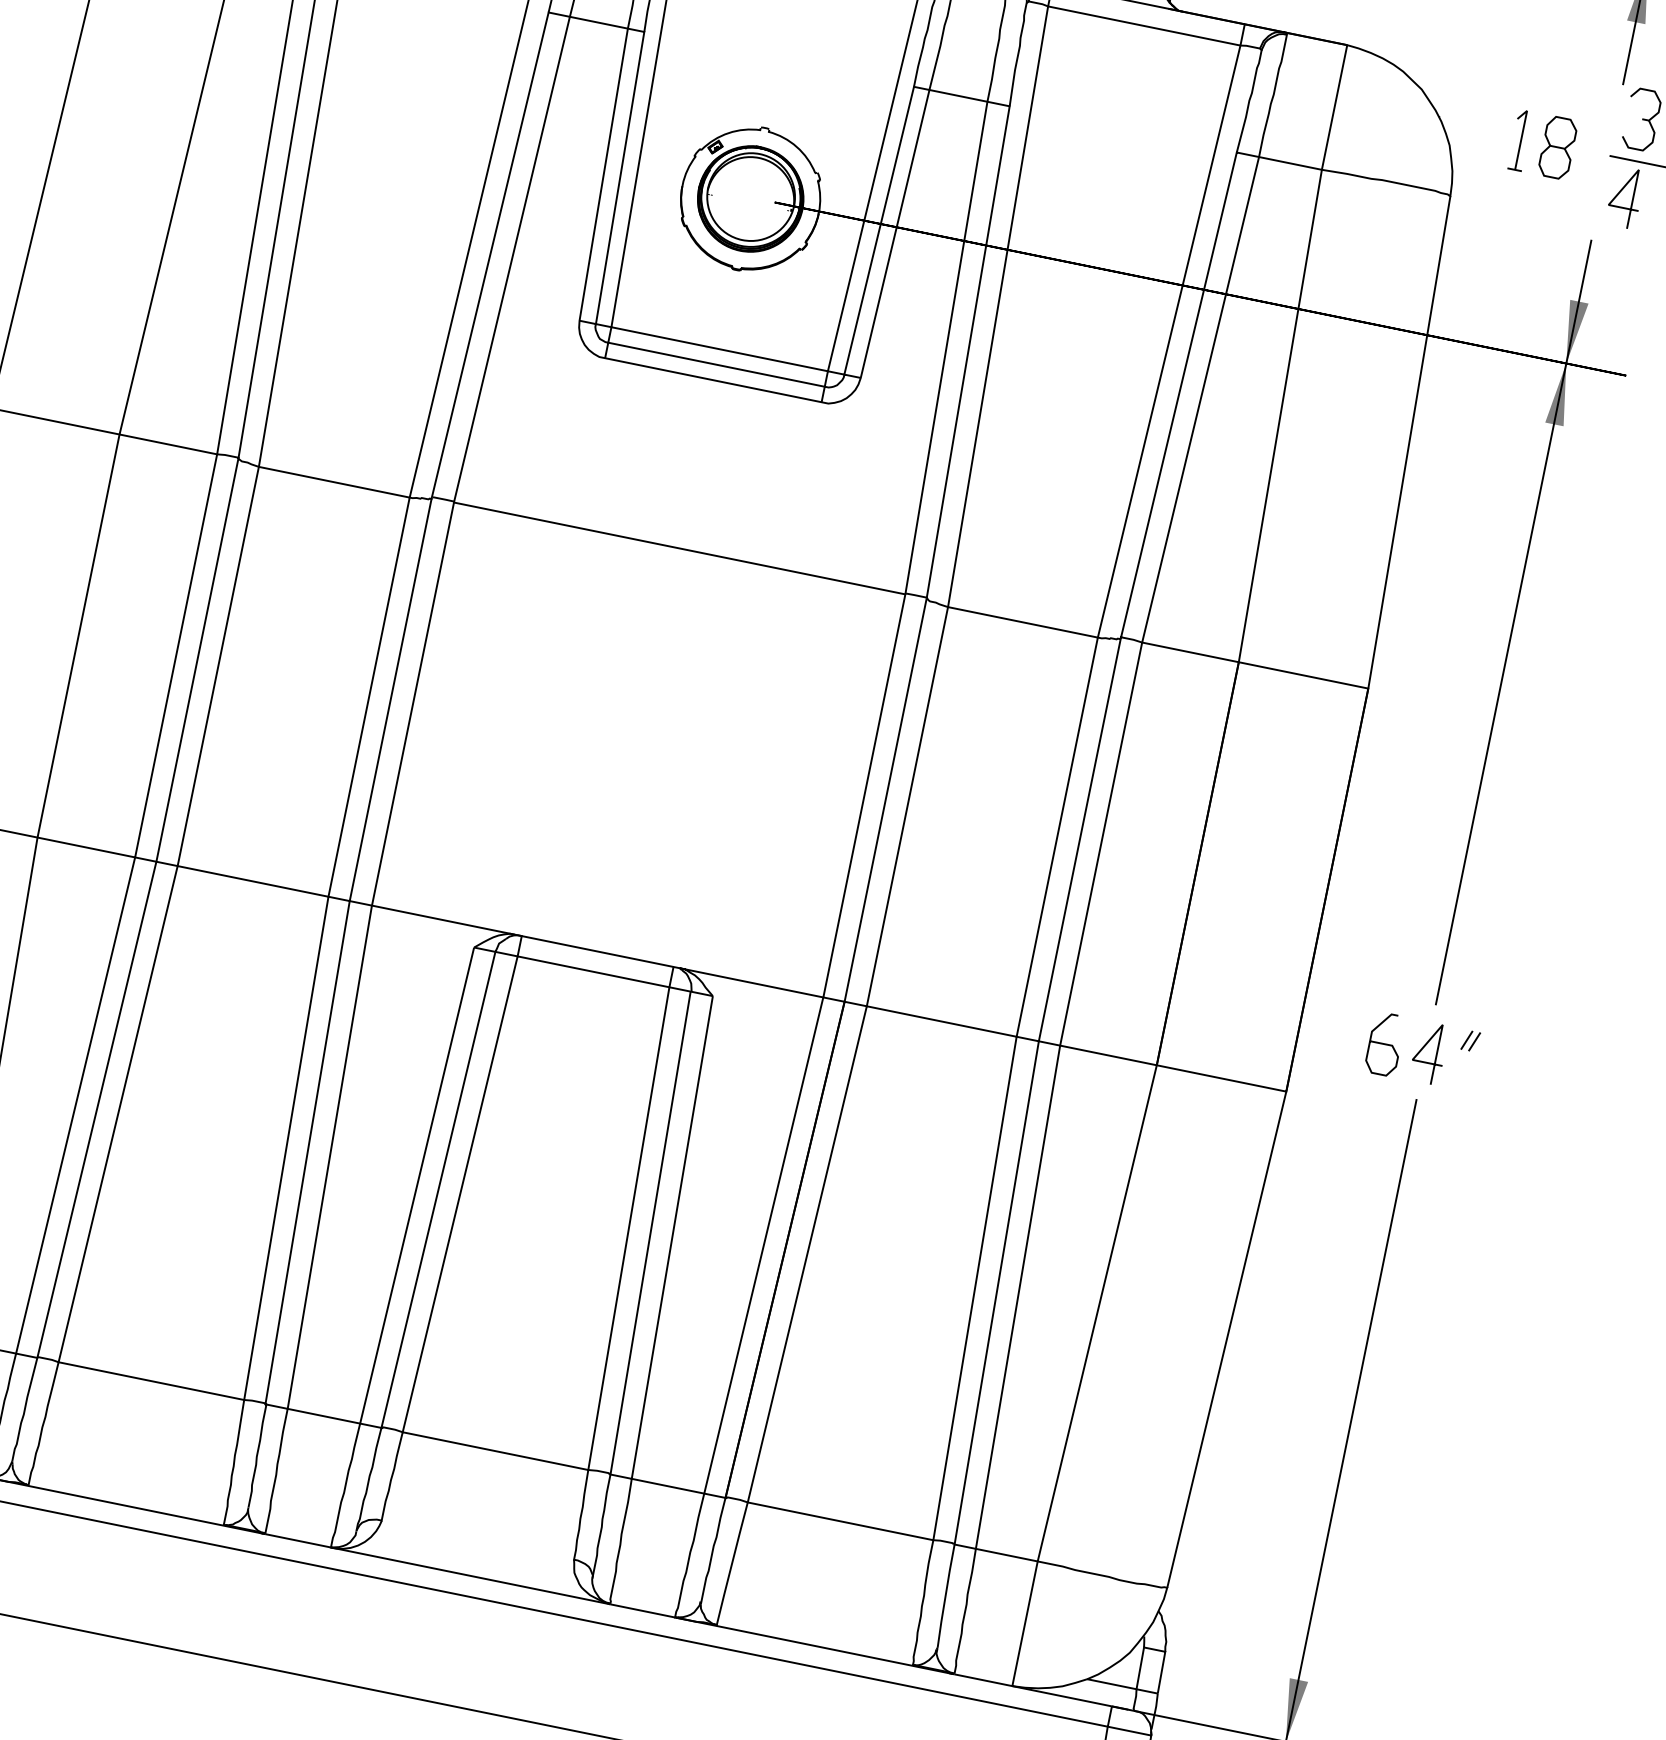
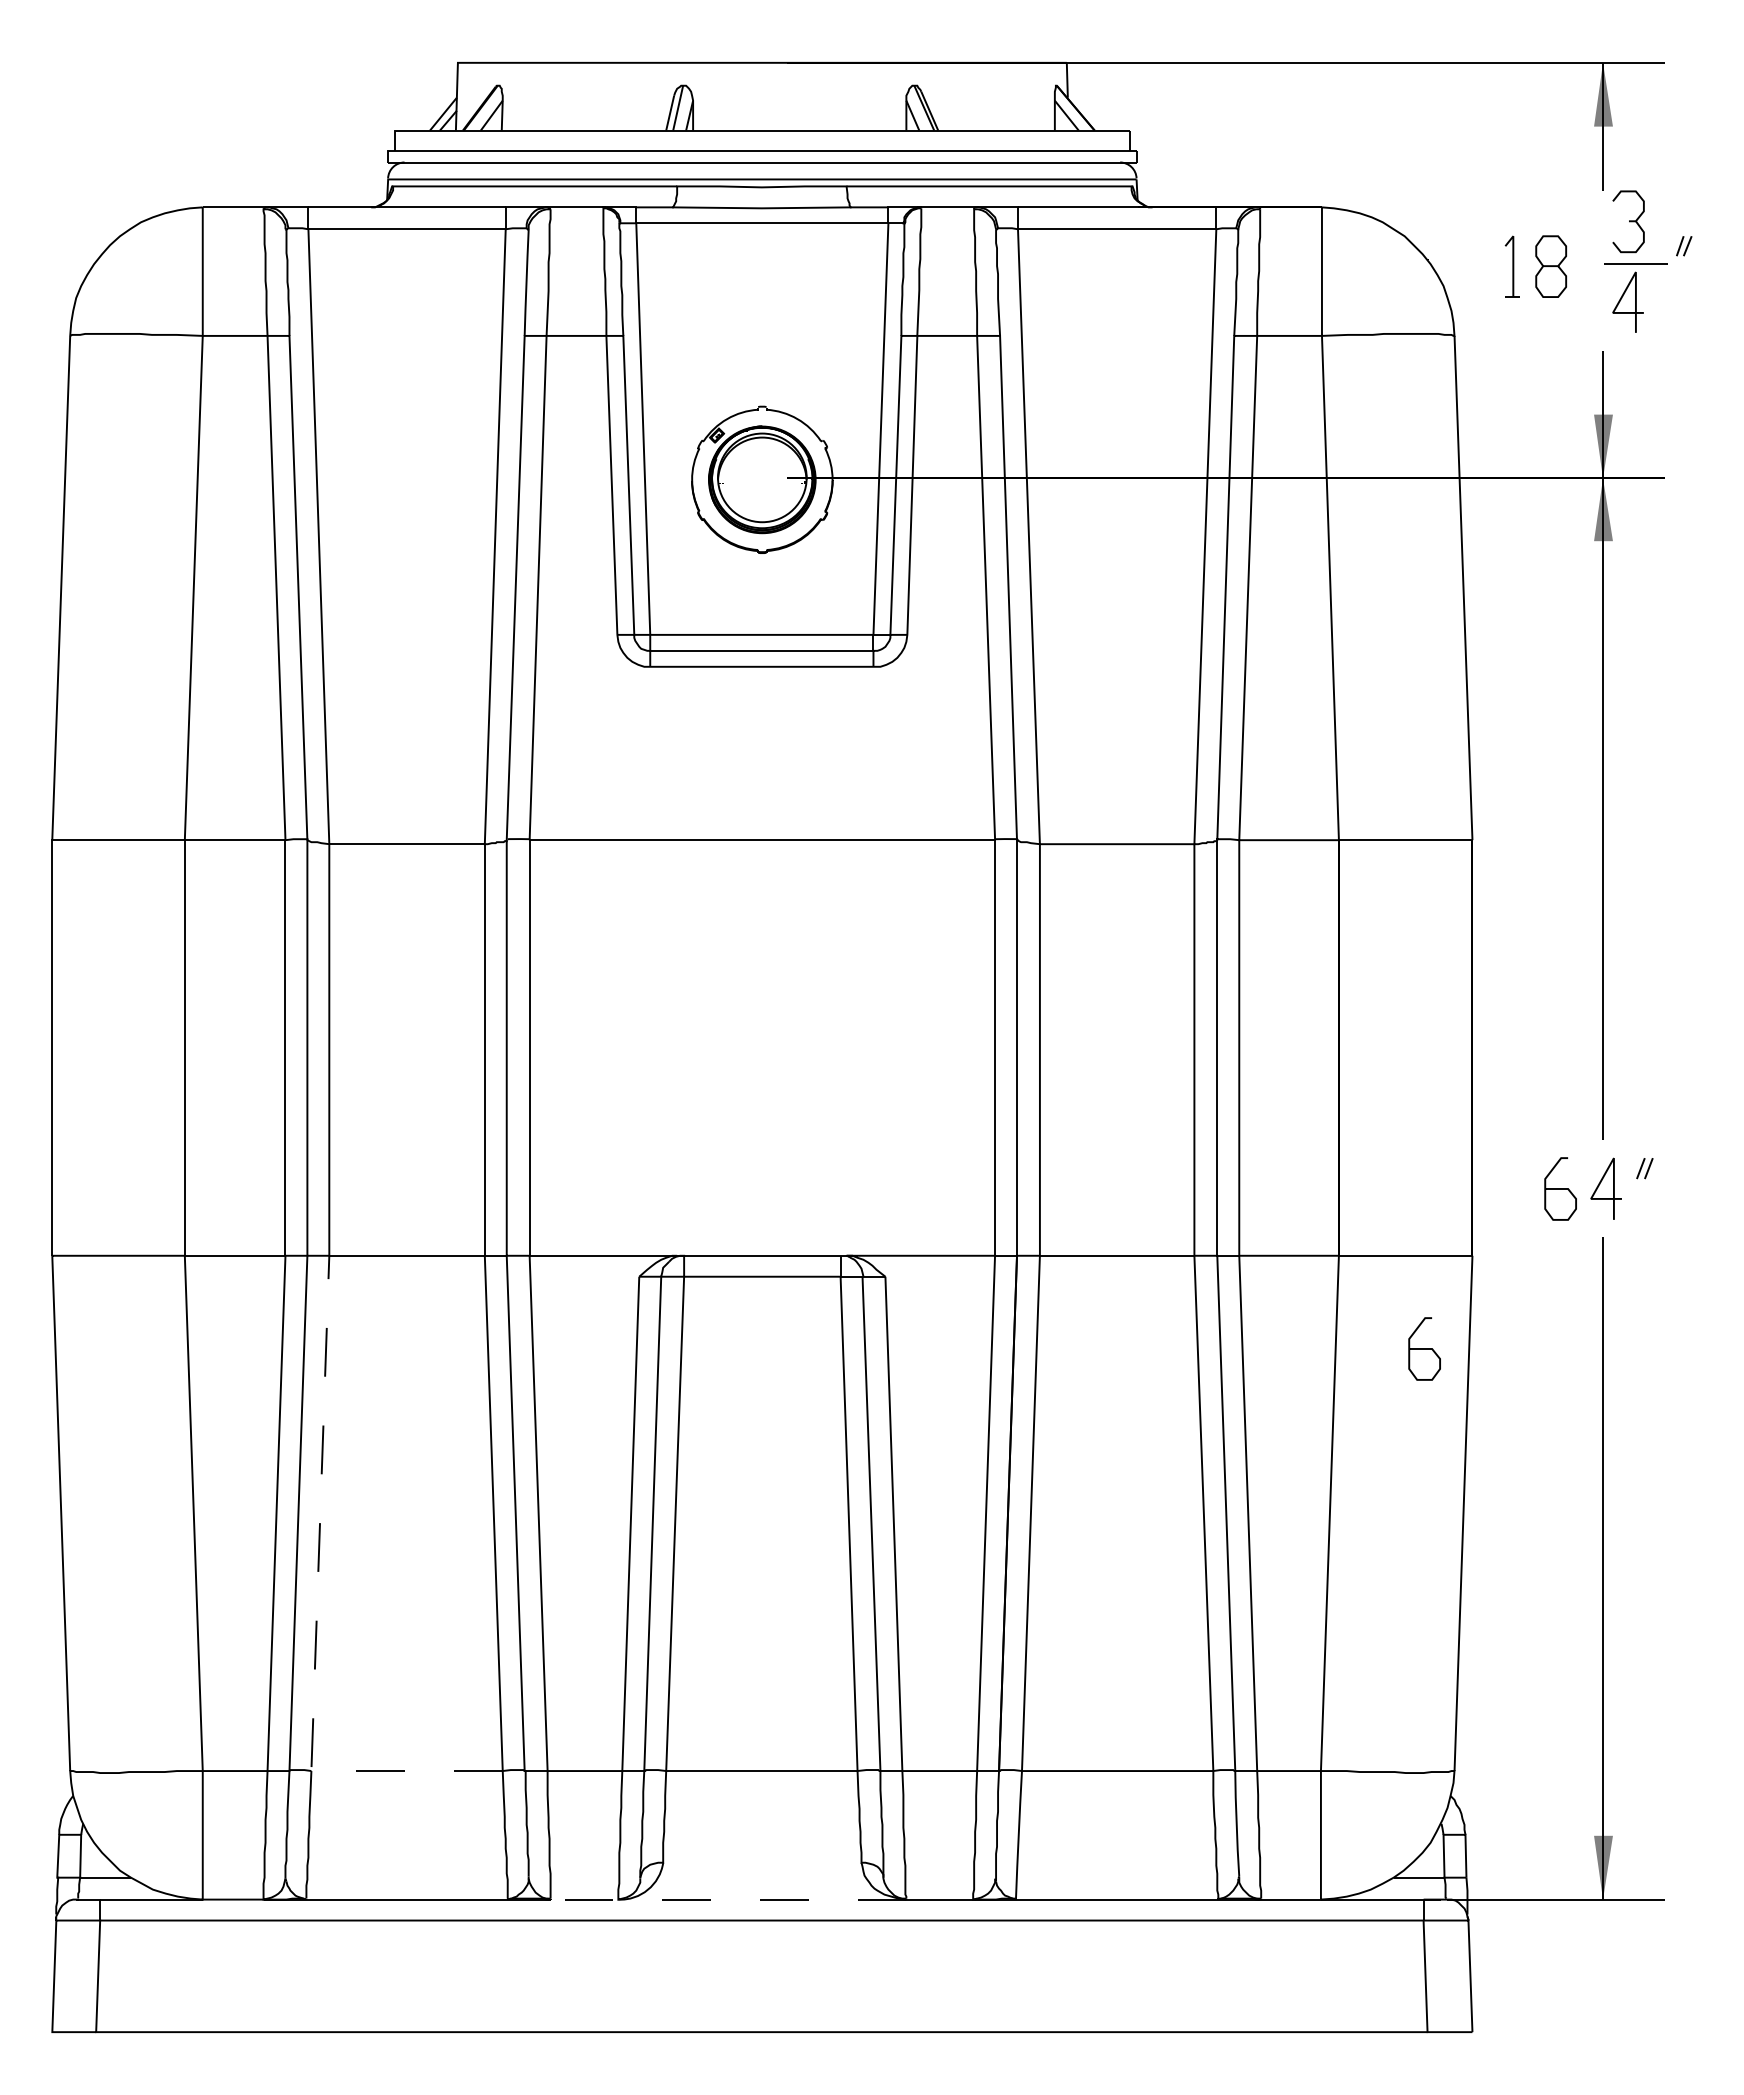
curve: (1221, 1172) -> (1424, 1348), added
line: (96, 1206) -> (317, 1609), solid -> dashed
line: (436, 1568) -> (727, 1899), solid -> dashed

